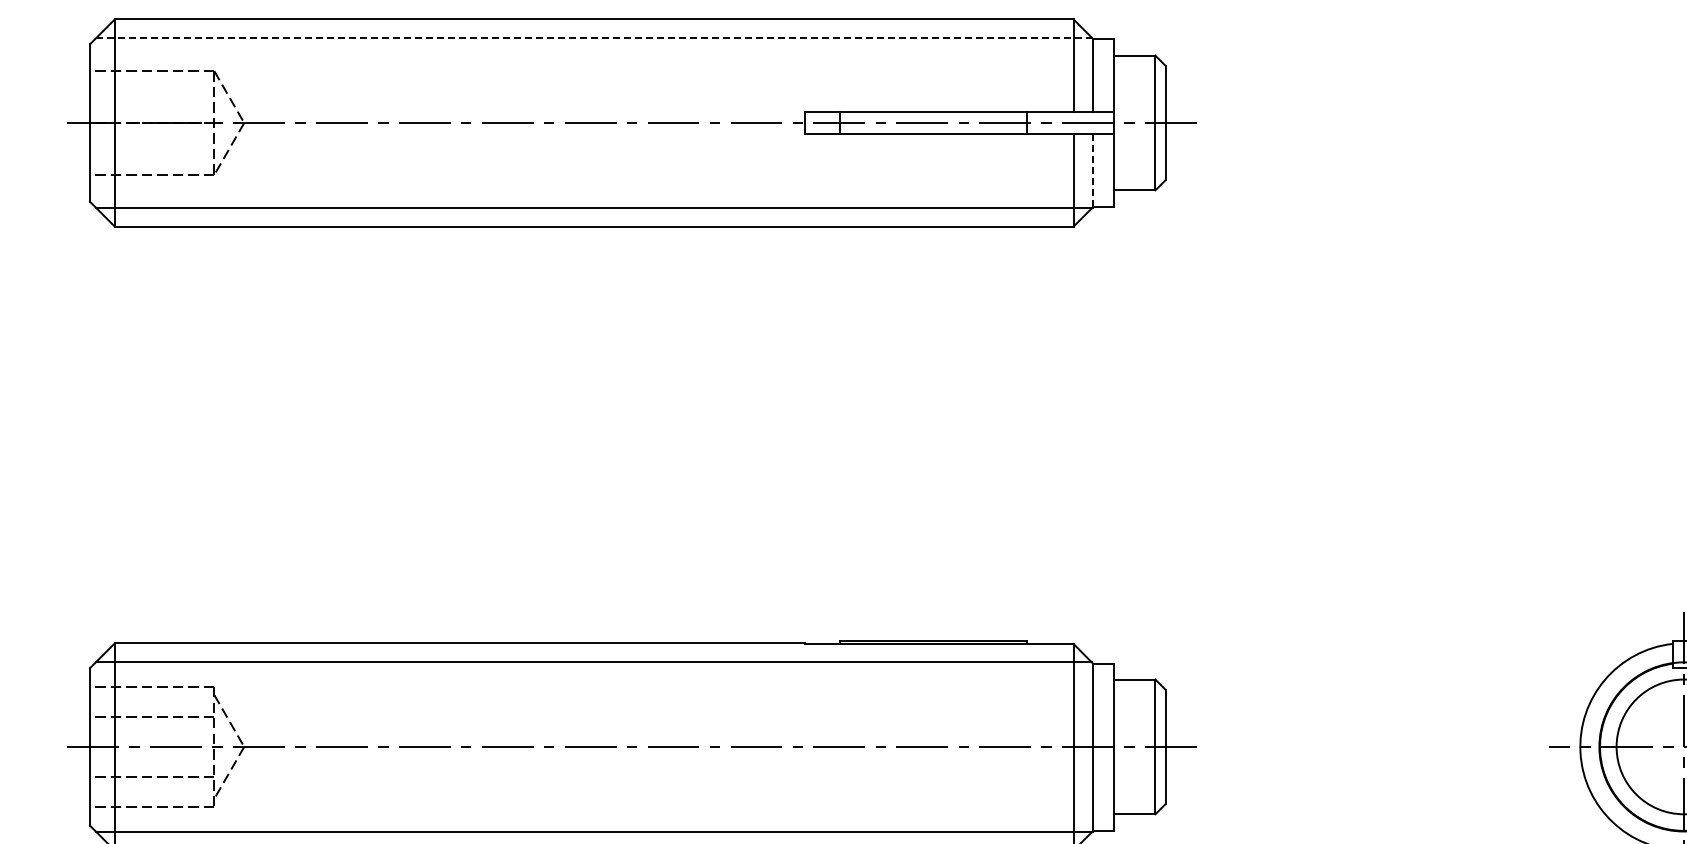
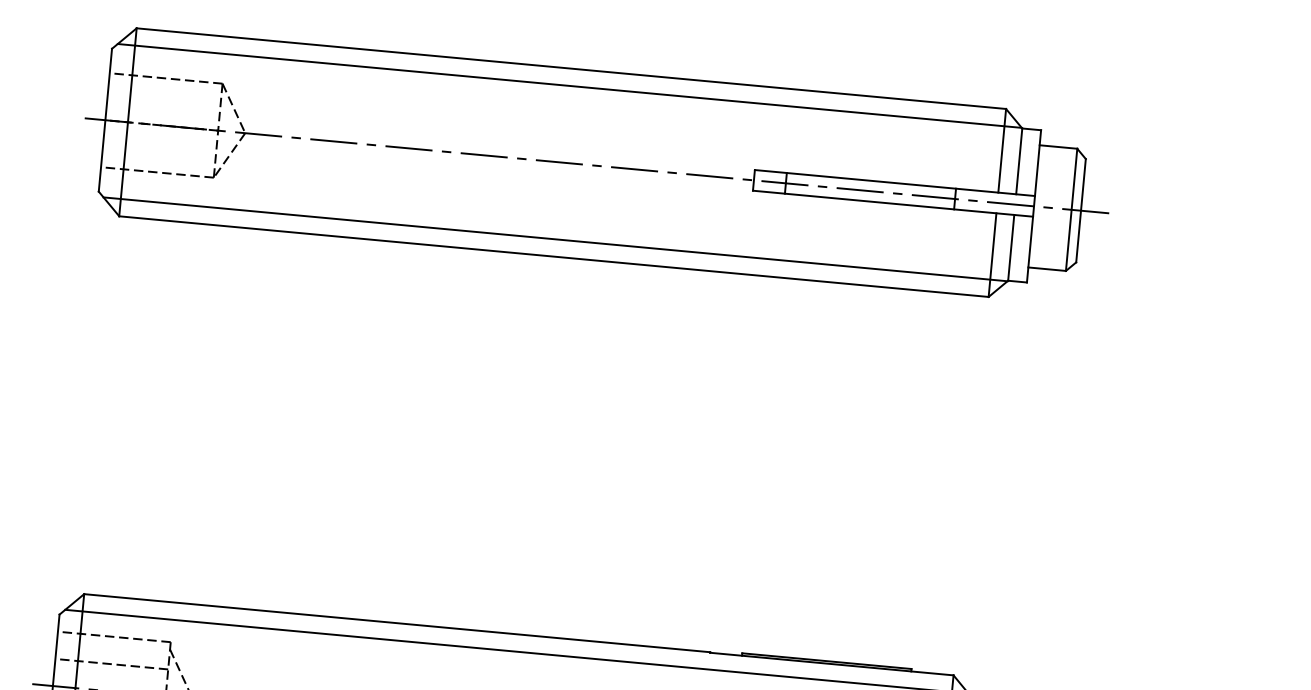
line: (594, 38) -> (570, 86), dashed -> solid
line: (1093, 171) -> (1011, 248), dashed -> solid

